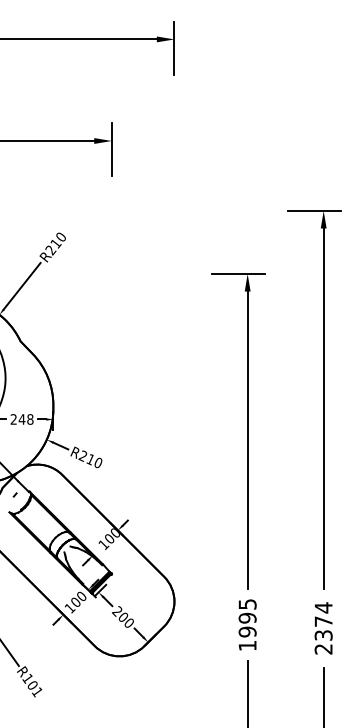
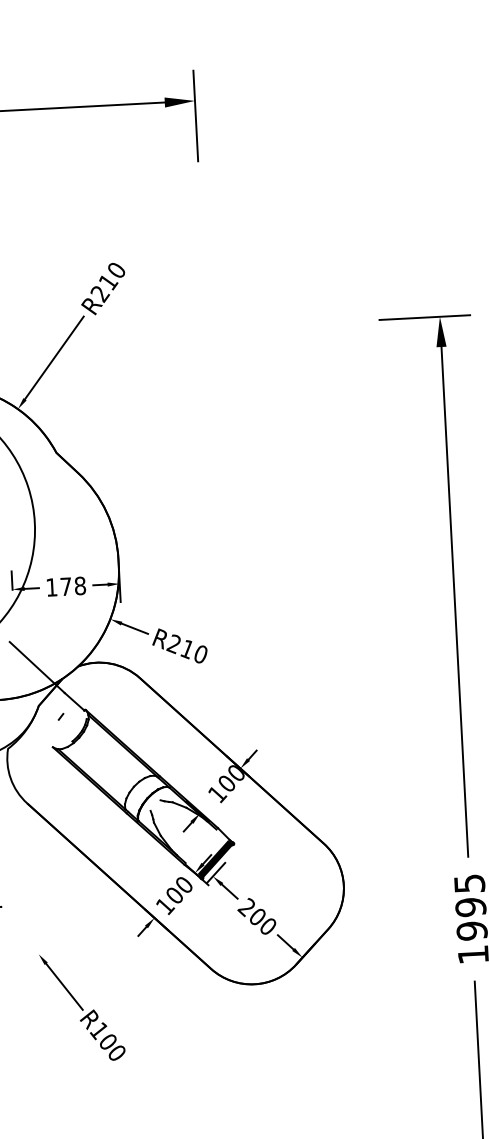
text: (17, 419) -> (58, 587), 248 -> 178
text: (37, 692) -> (117, 1053), R101 -> R100

